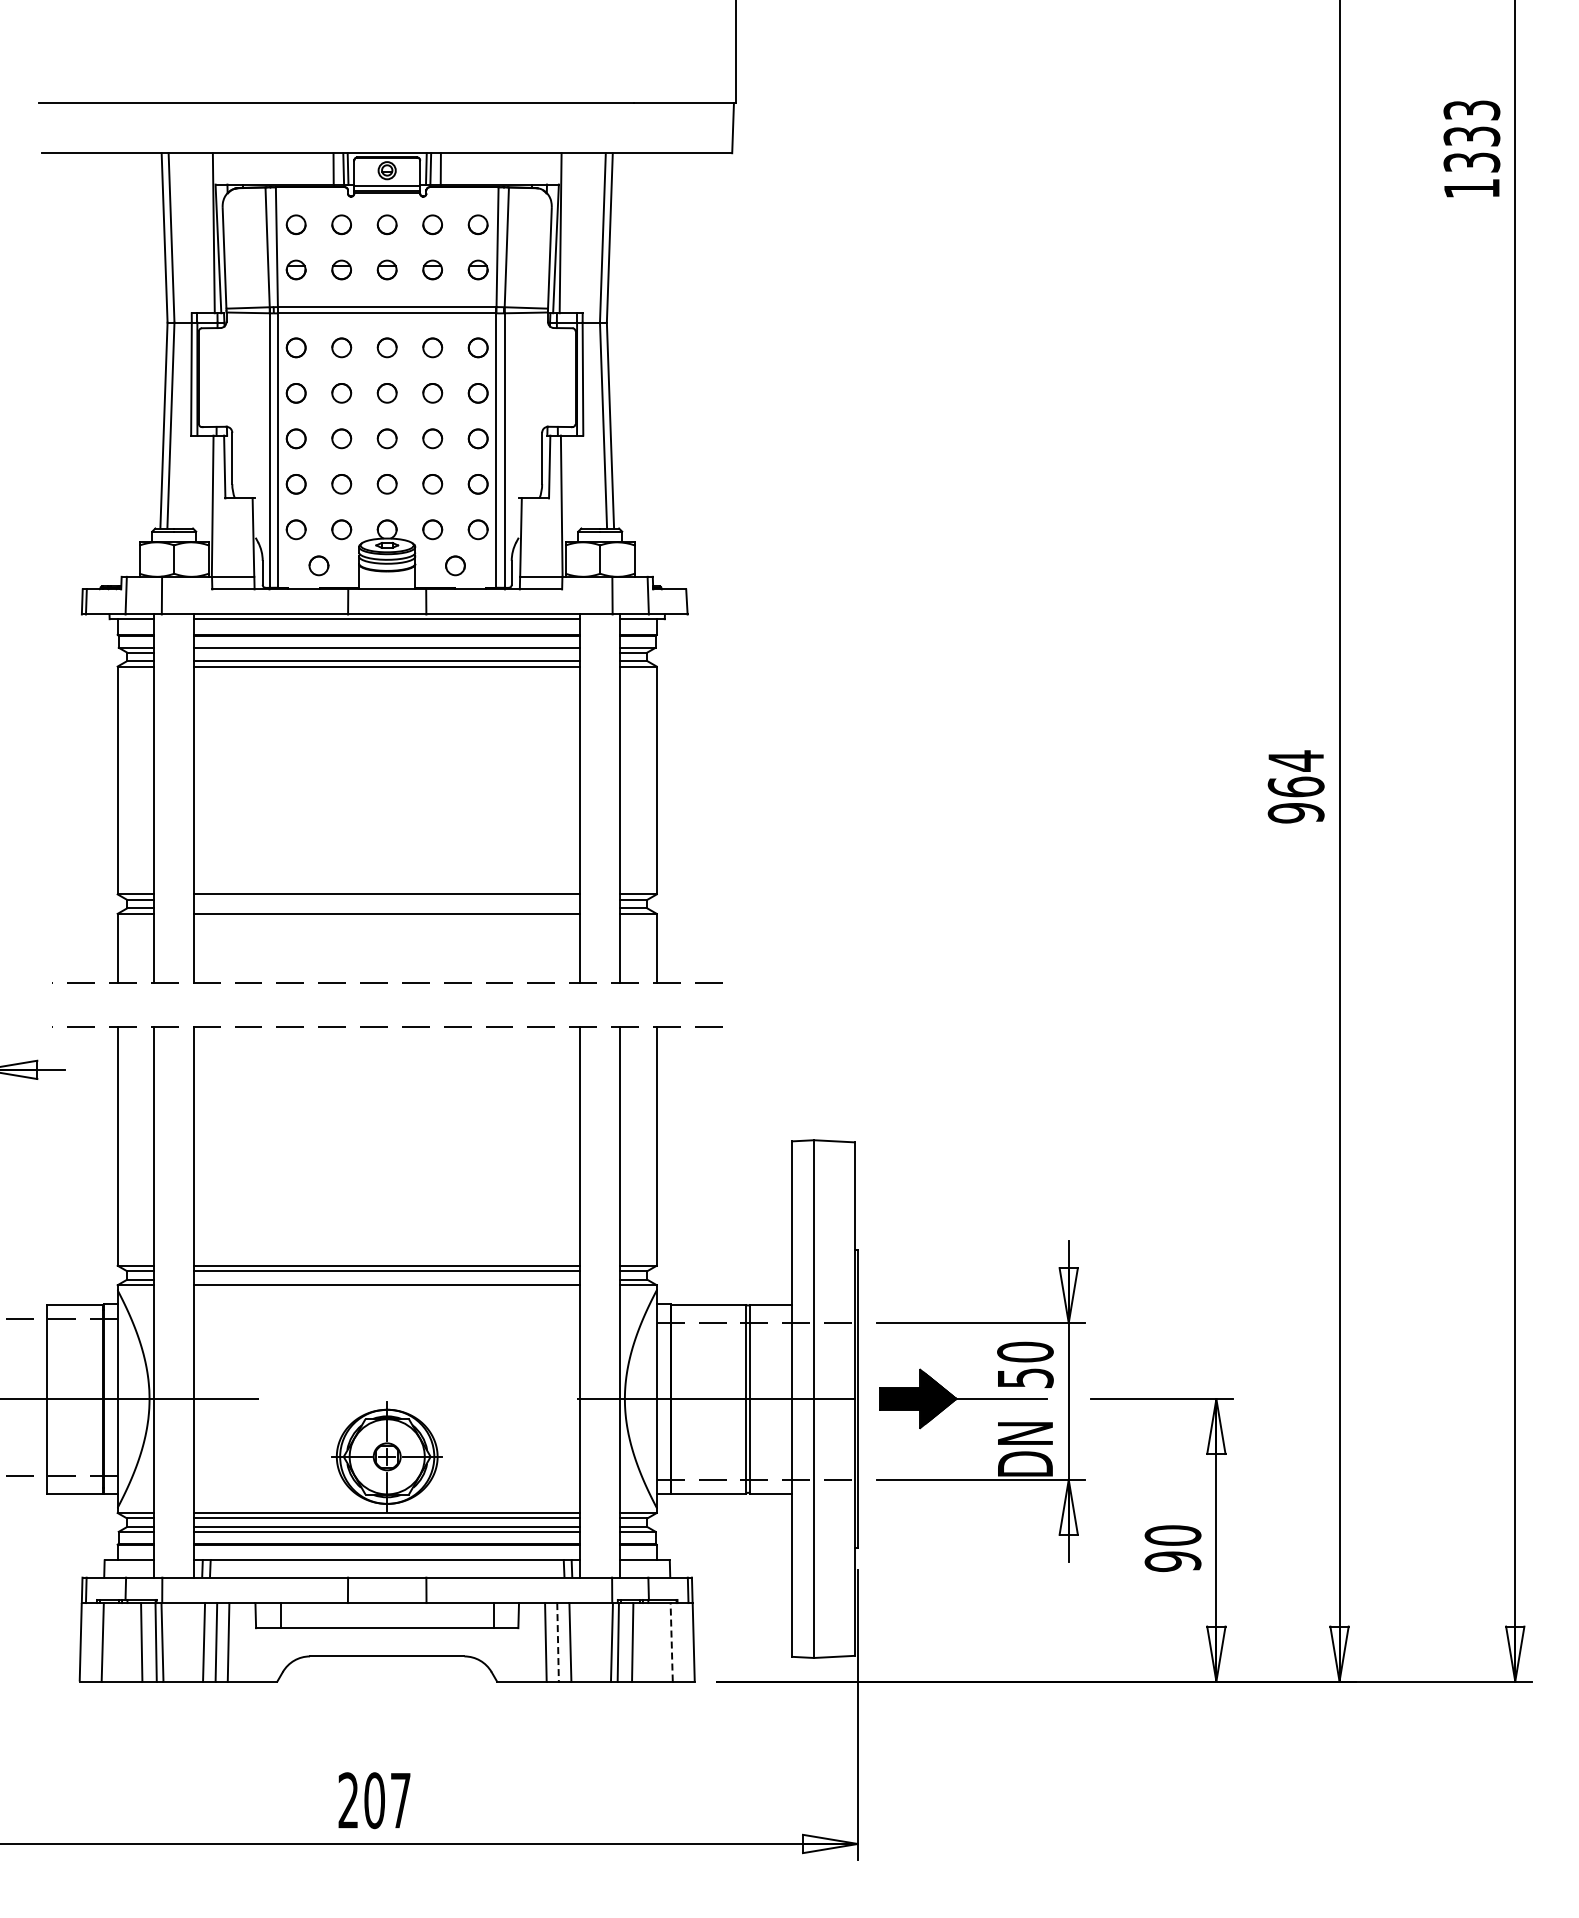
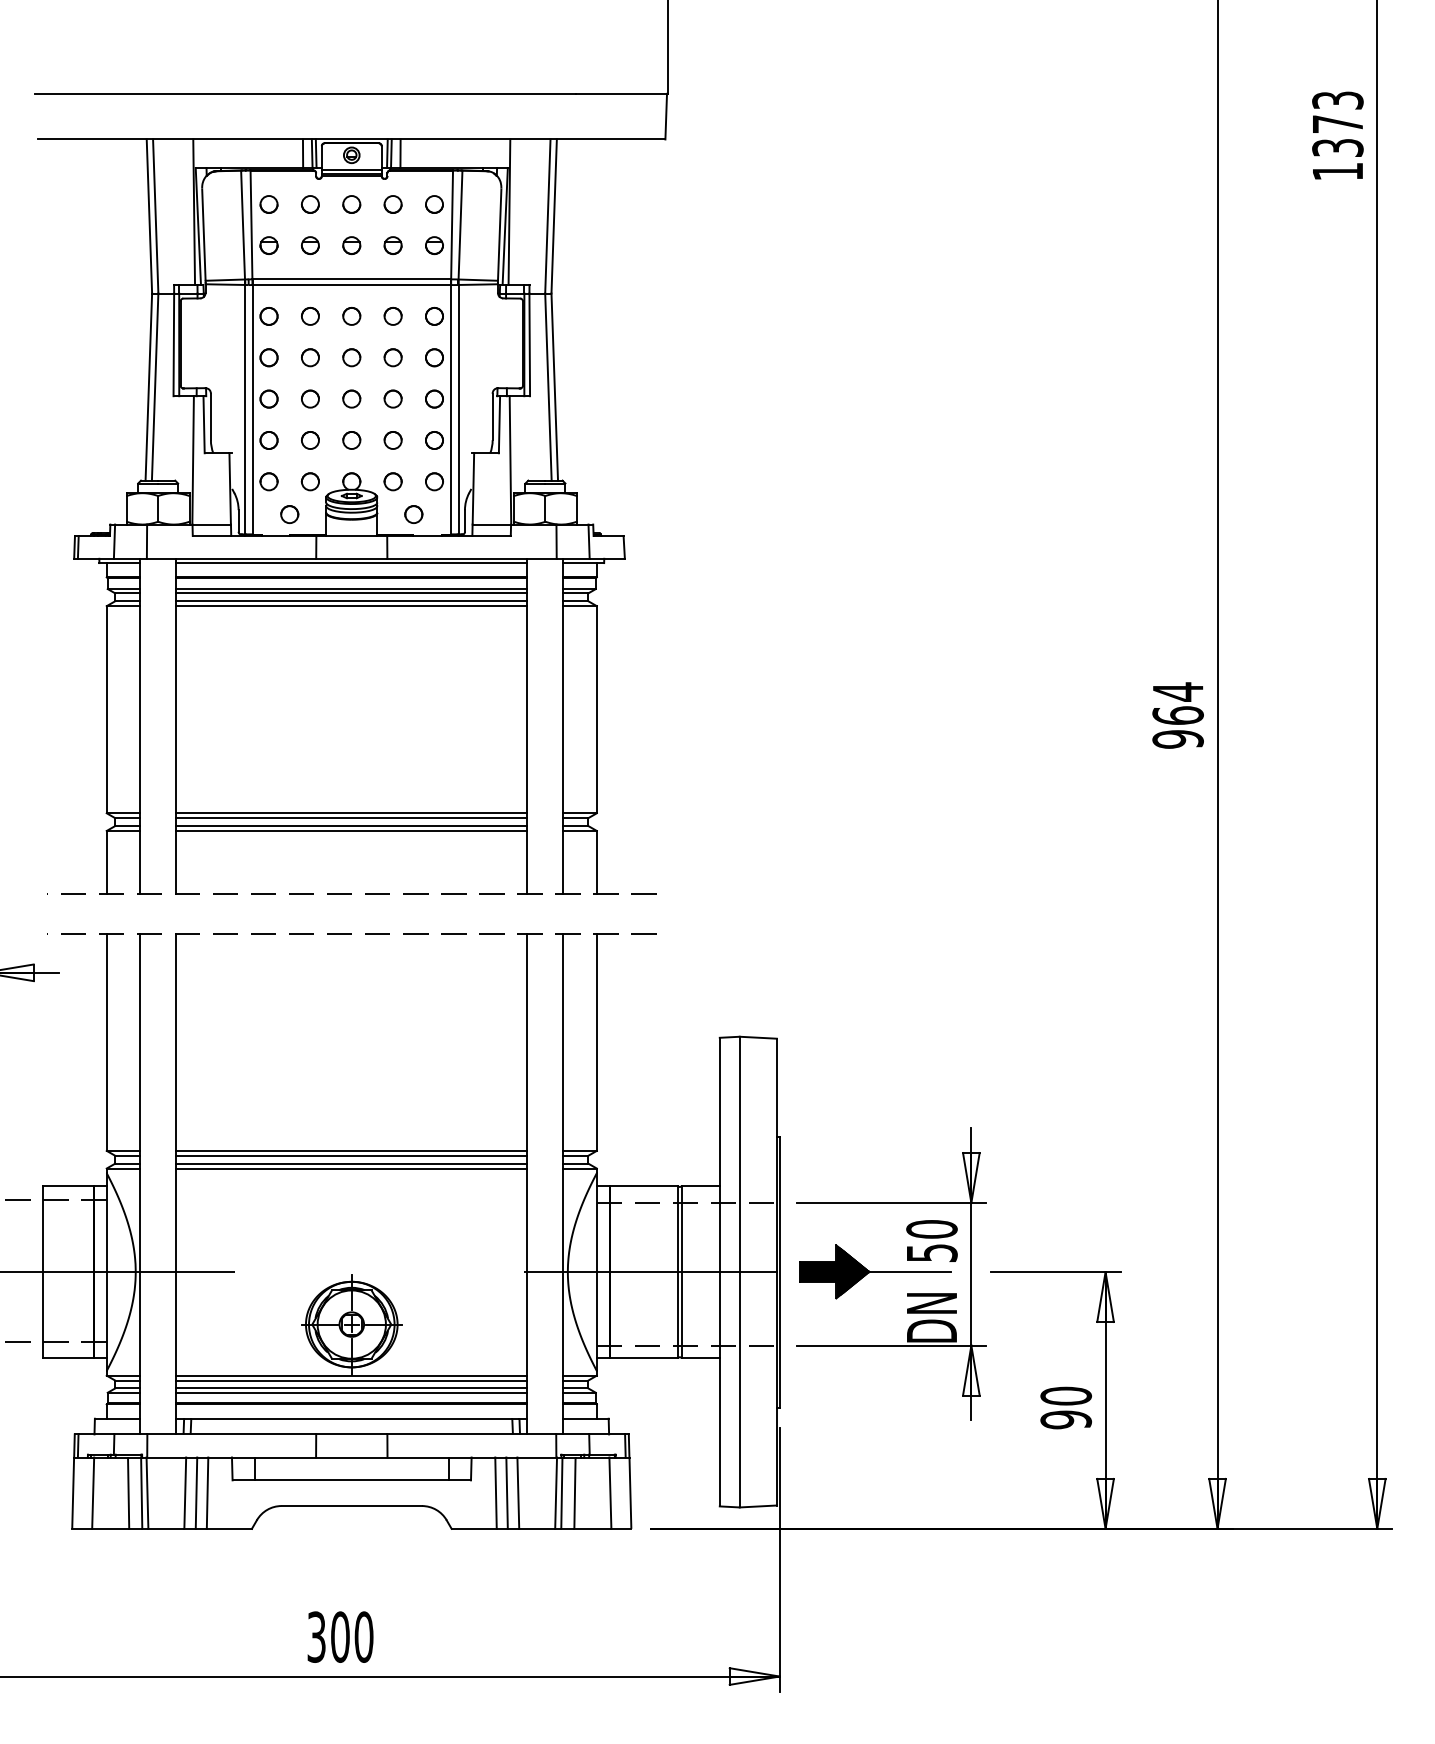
text: (1471, 136) -> (1337, 124), 1333 -> 1373
line: (386, 652) -> (351, 593), added
line: (386, 899) -> (351, 817), added
line: (386, 908) -> (351, 826), added
line: (386, 1279) -> (351, 1163), added
line: (671, 1641) -> (610, 1492), dashed -> solid
line: (558, 1642) -> (507, 1493), dashed -> solid
text: (374, 1800) -> (340, 1637), 207 -> 300

